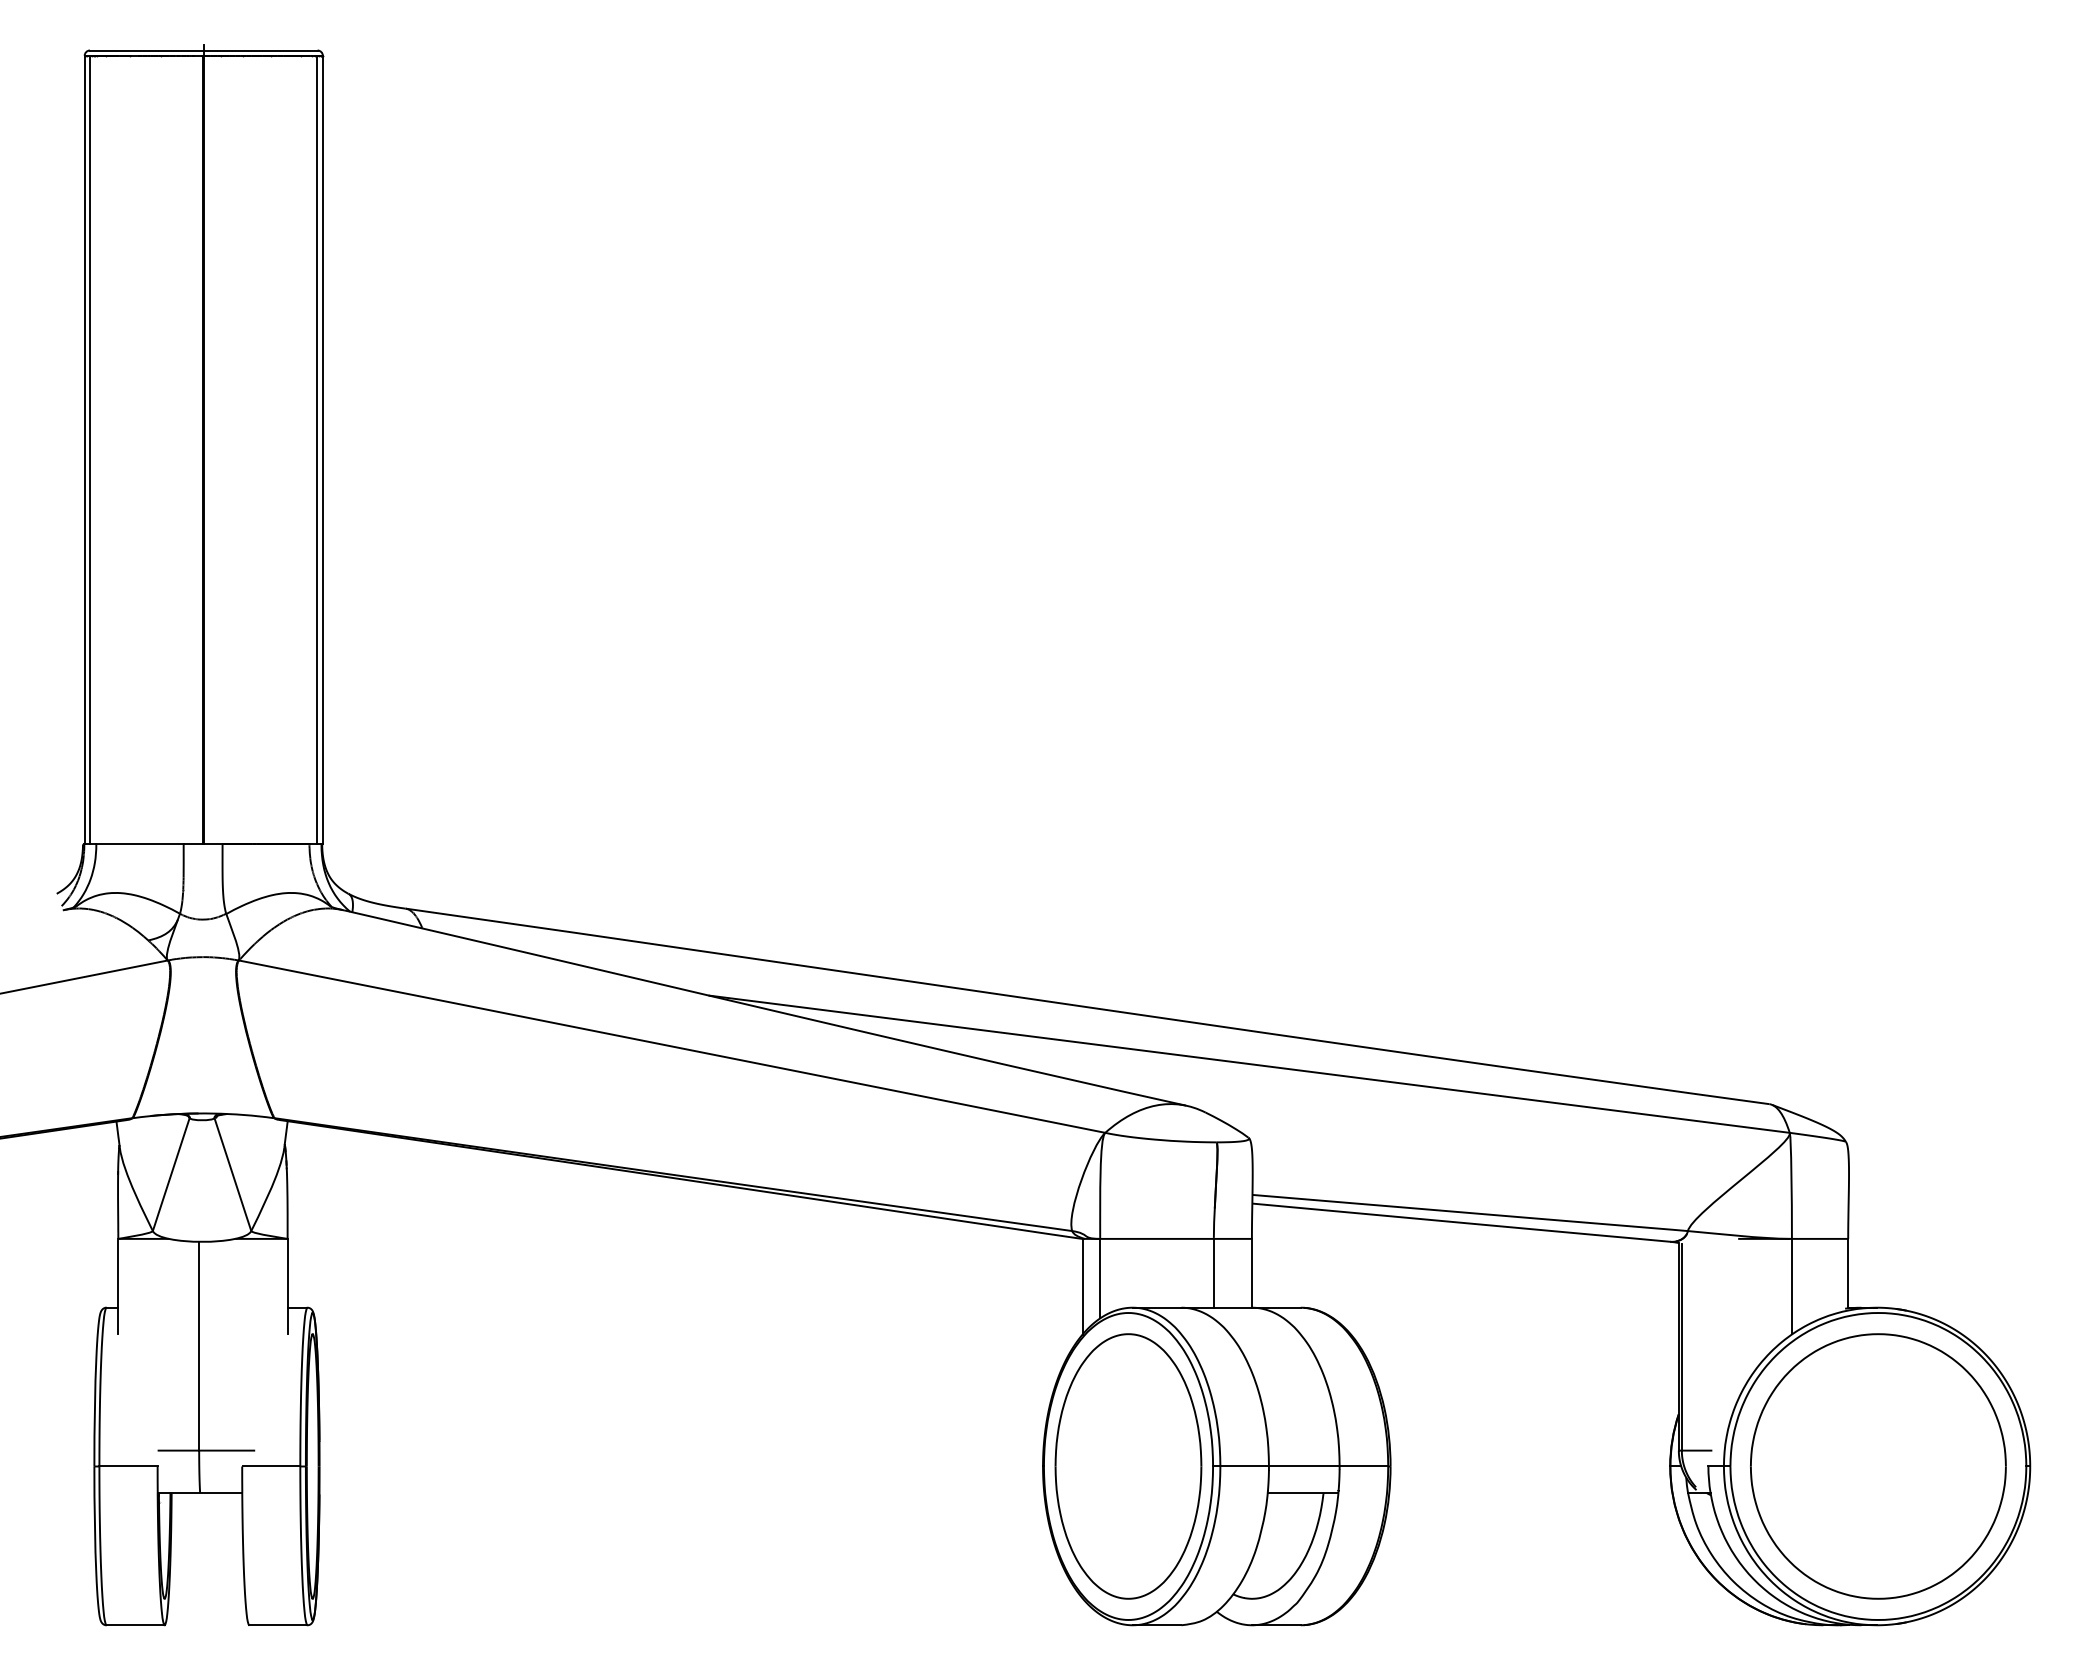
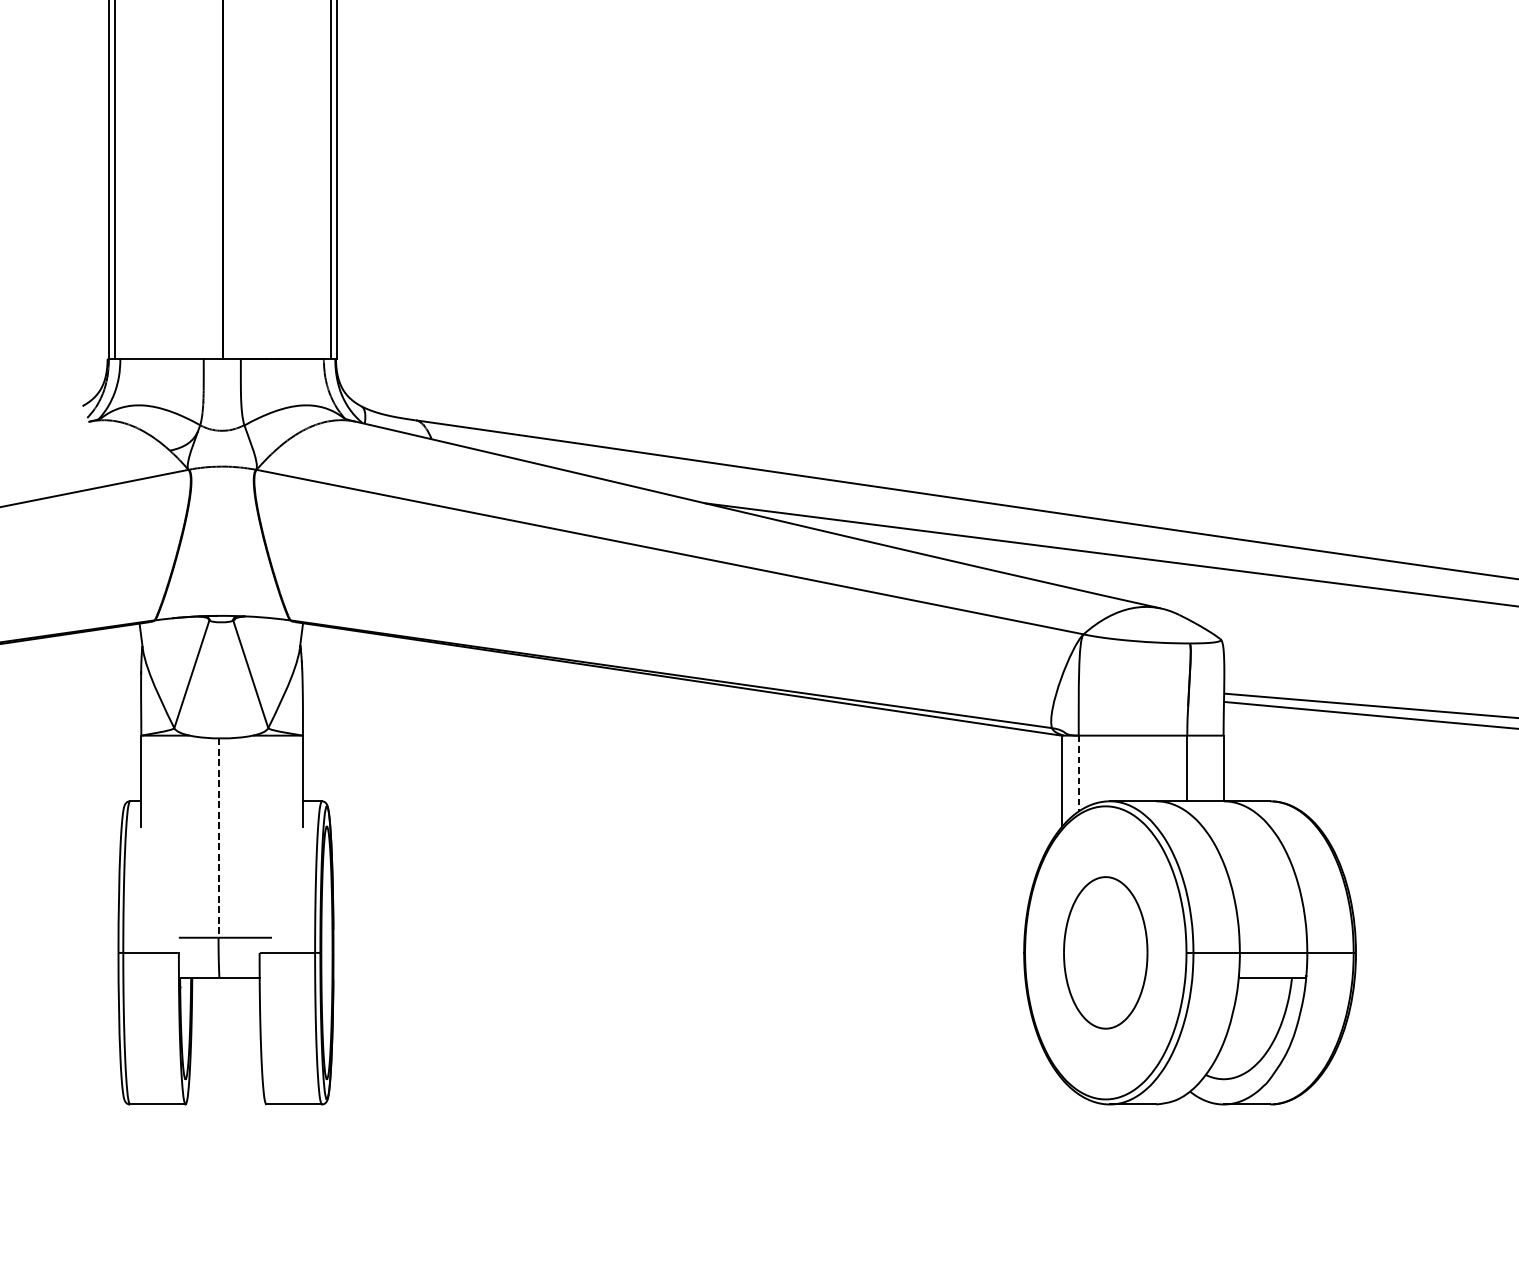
line: (1100, 1278) -> (1079, 773), solid -> dashed
line: (199, 1346) -> (218, 838), solid -> dashed
part: (1128, 1466) -> (1105, 952), size x0.6

